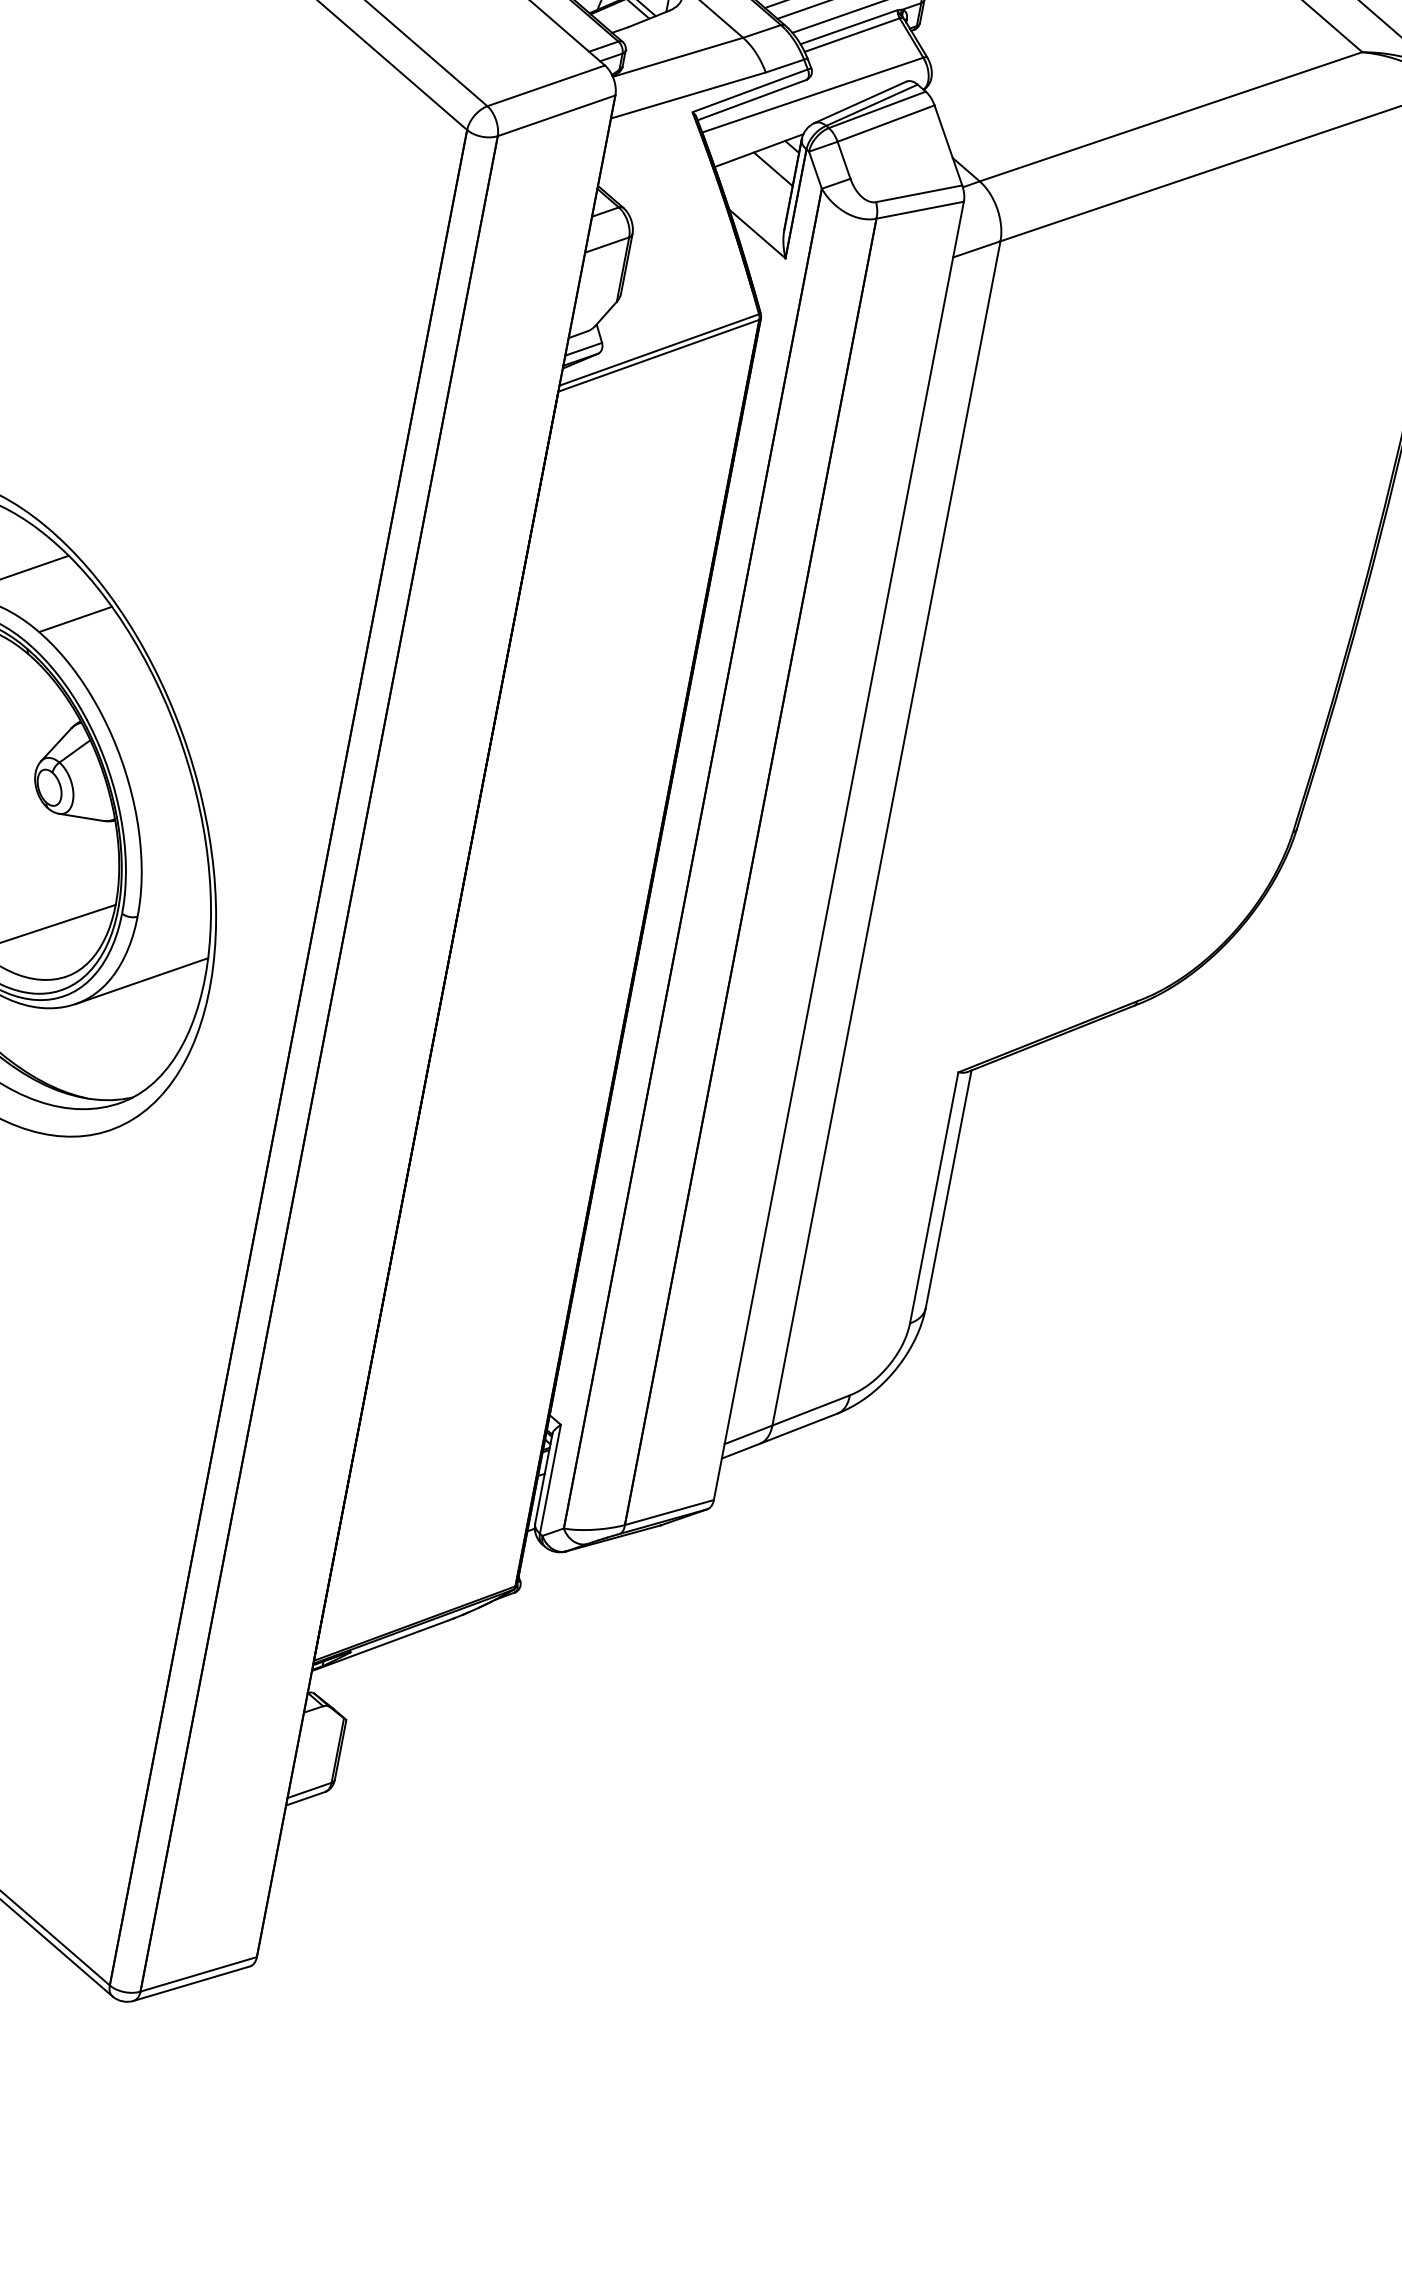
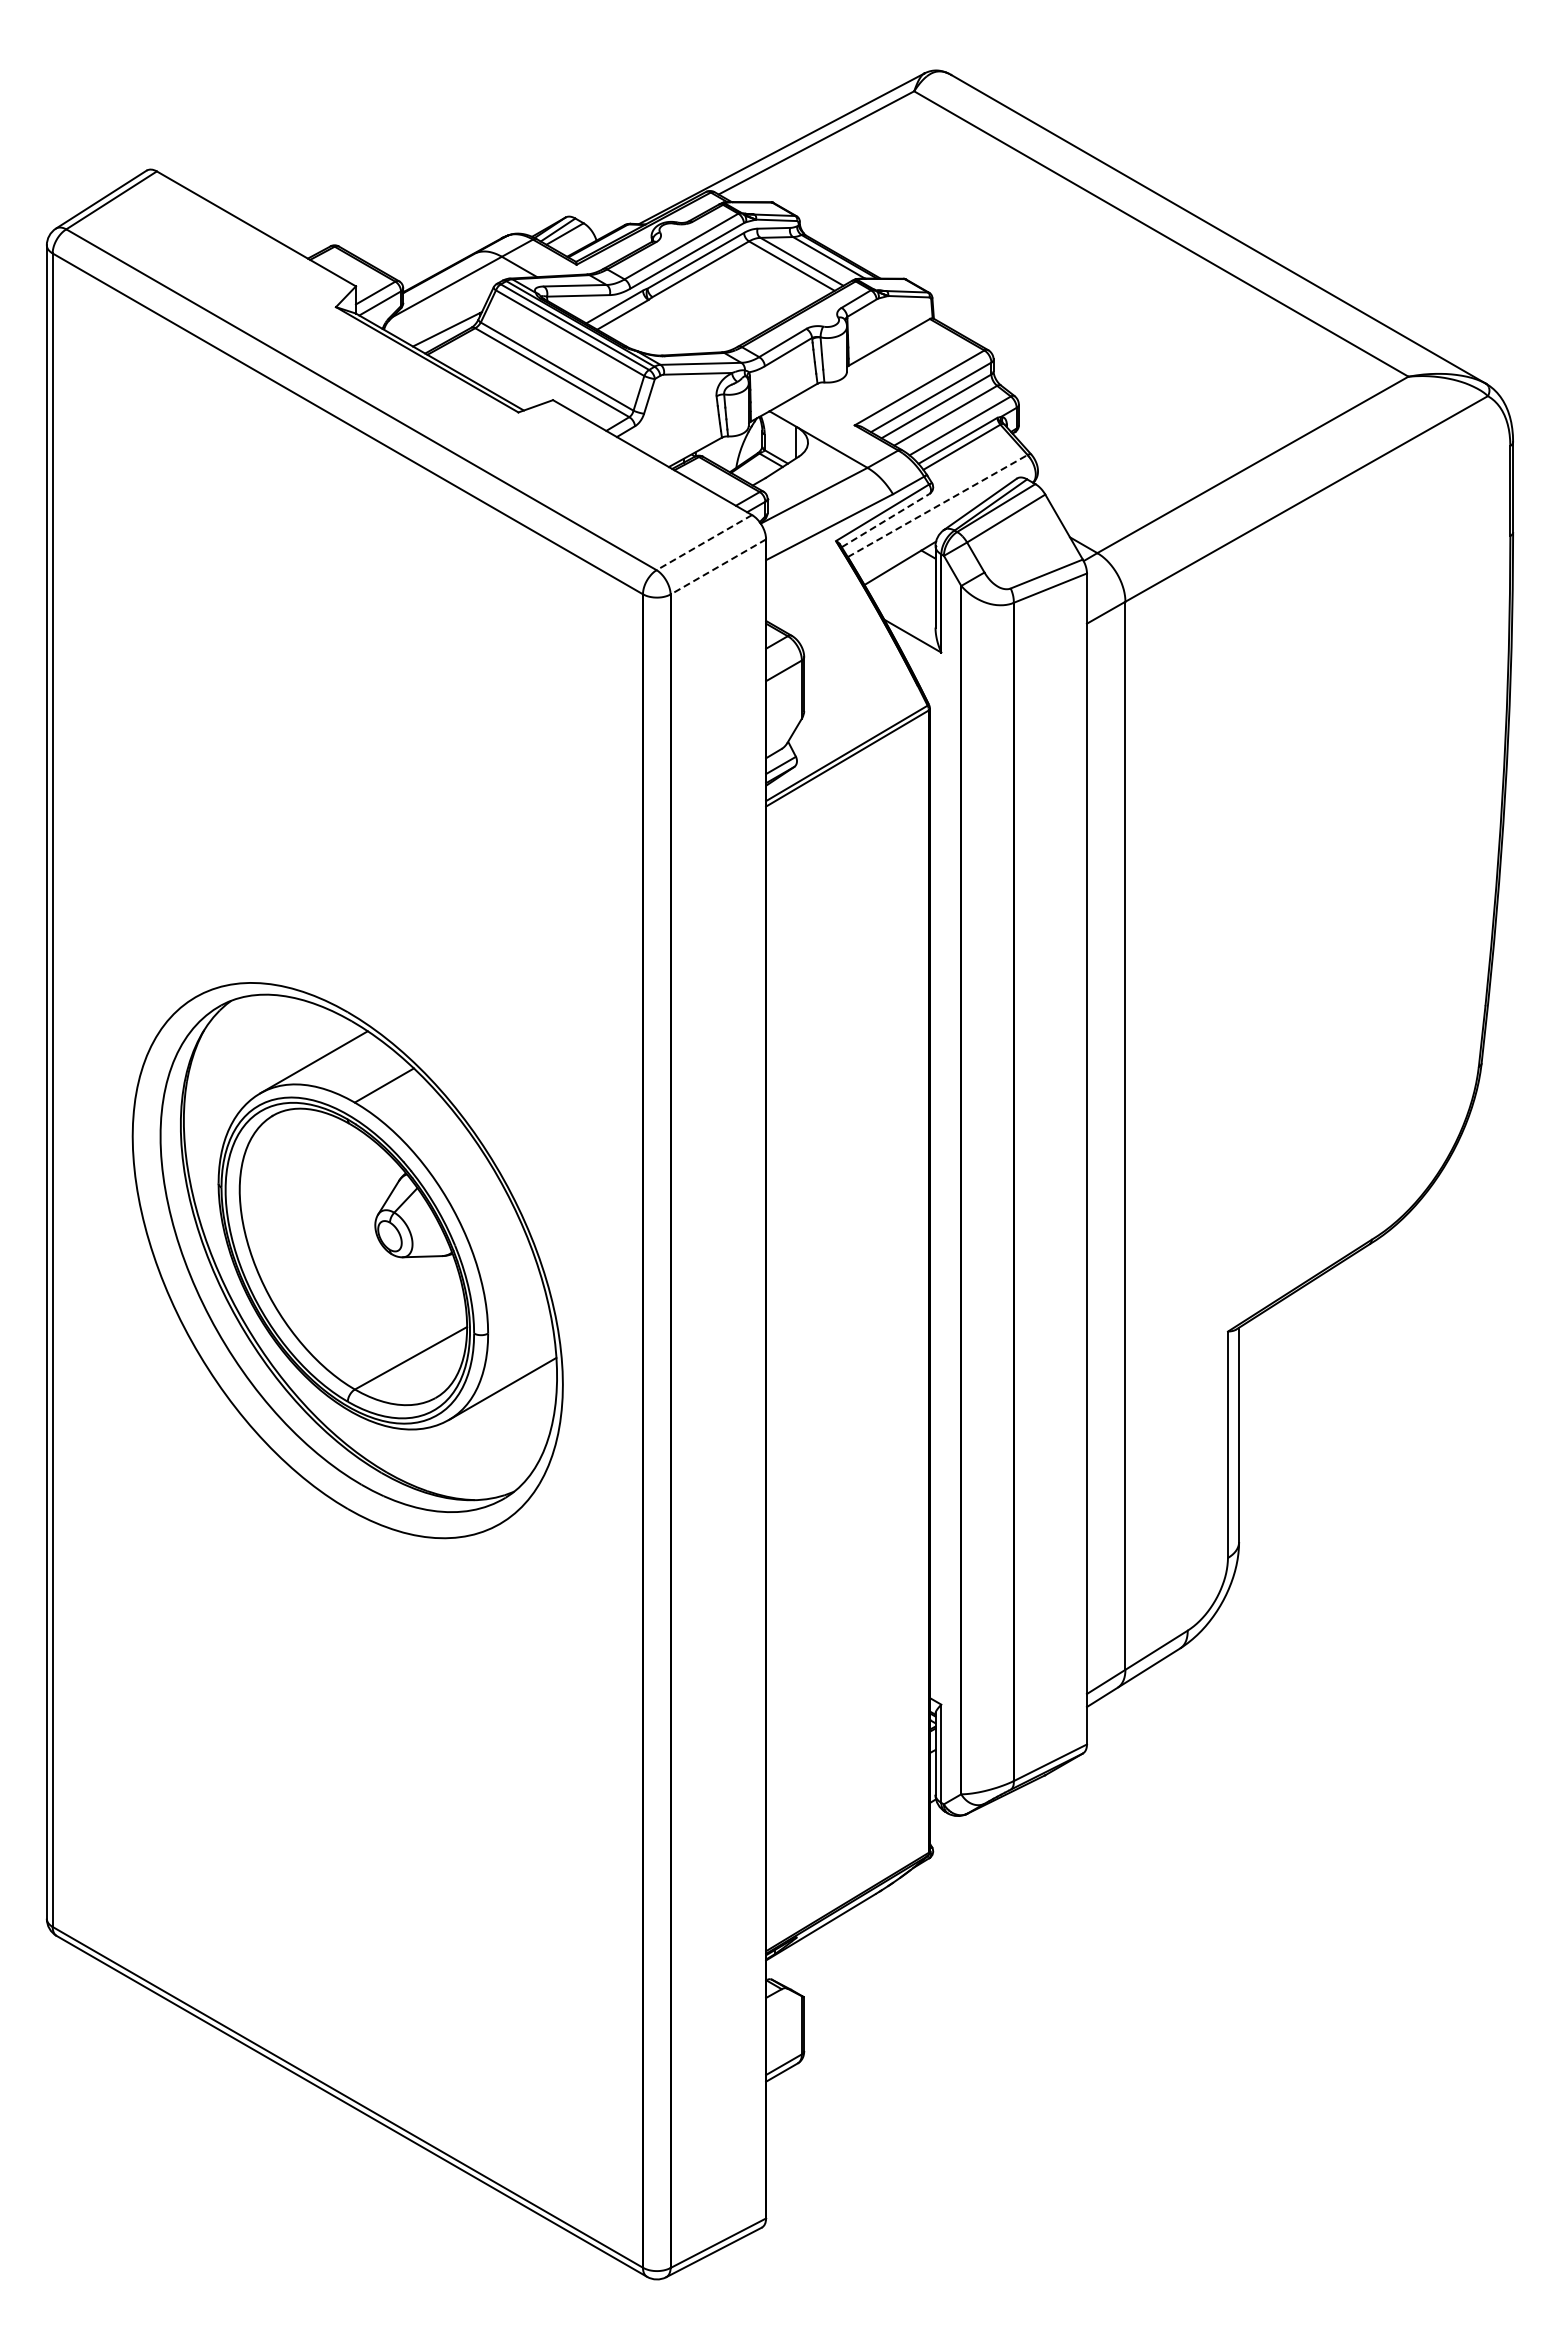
line: (545, 85) -> (703, 542), solid -> dashed
line: (813, 94) -> (938, 505), solid -> dashed
line: (752, 100) -> (886, 520), solid -> dashed
line: (555, 116) -> (717, 567), solid -> dashed
line: (773, 168) -> (915, 576), removed

